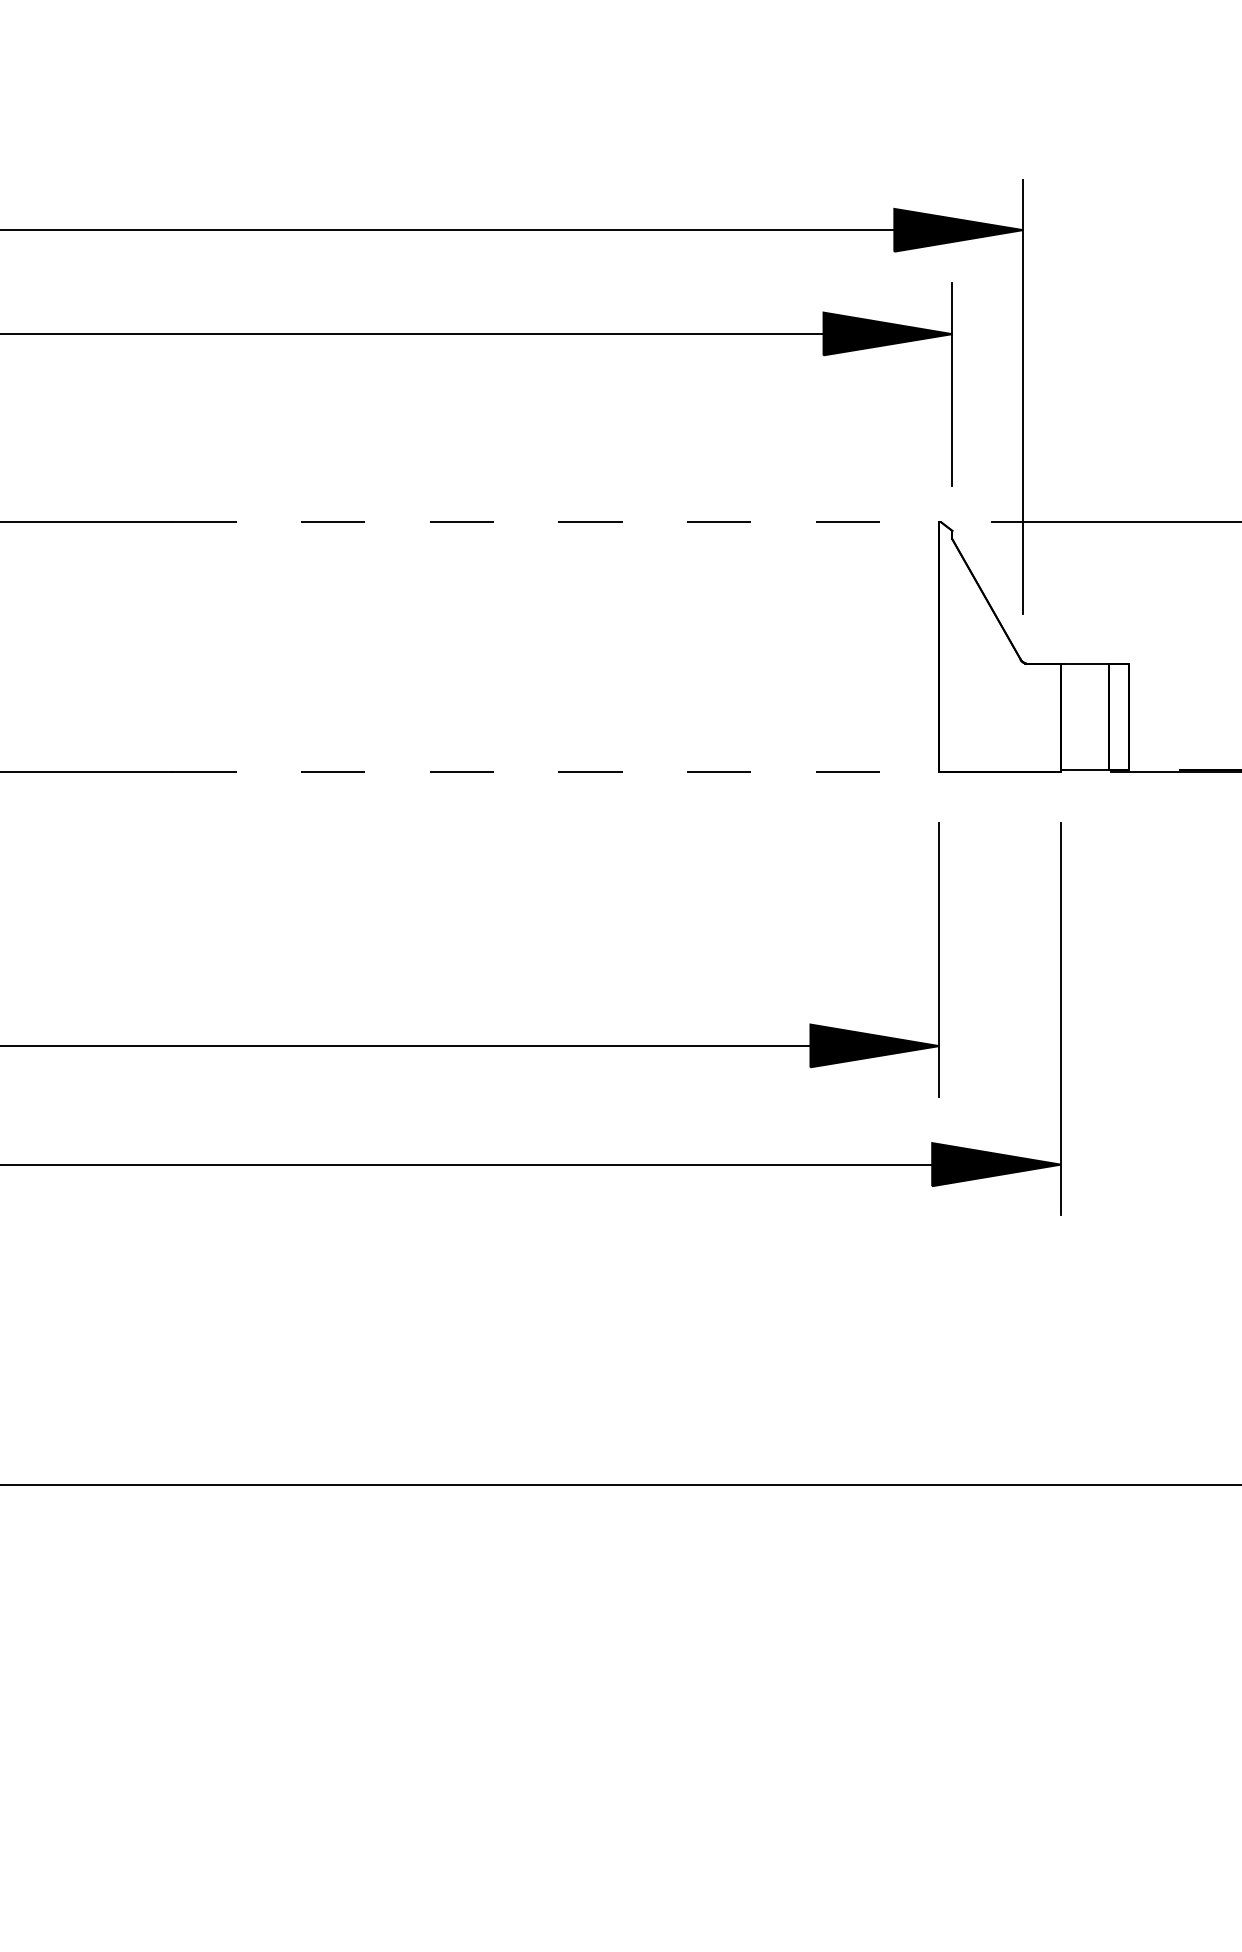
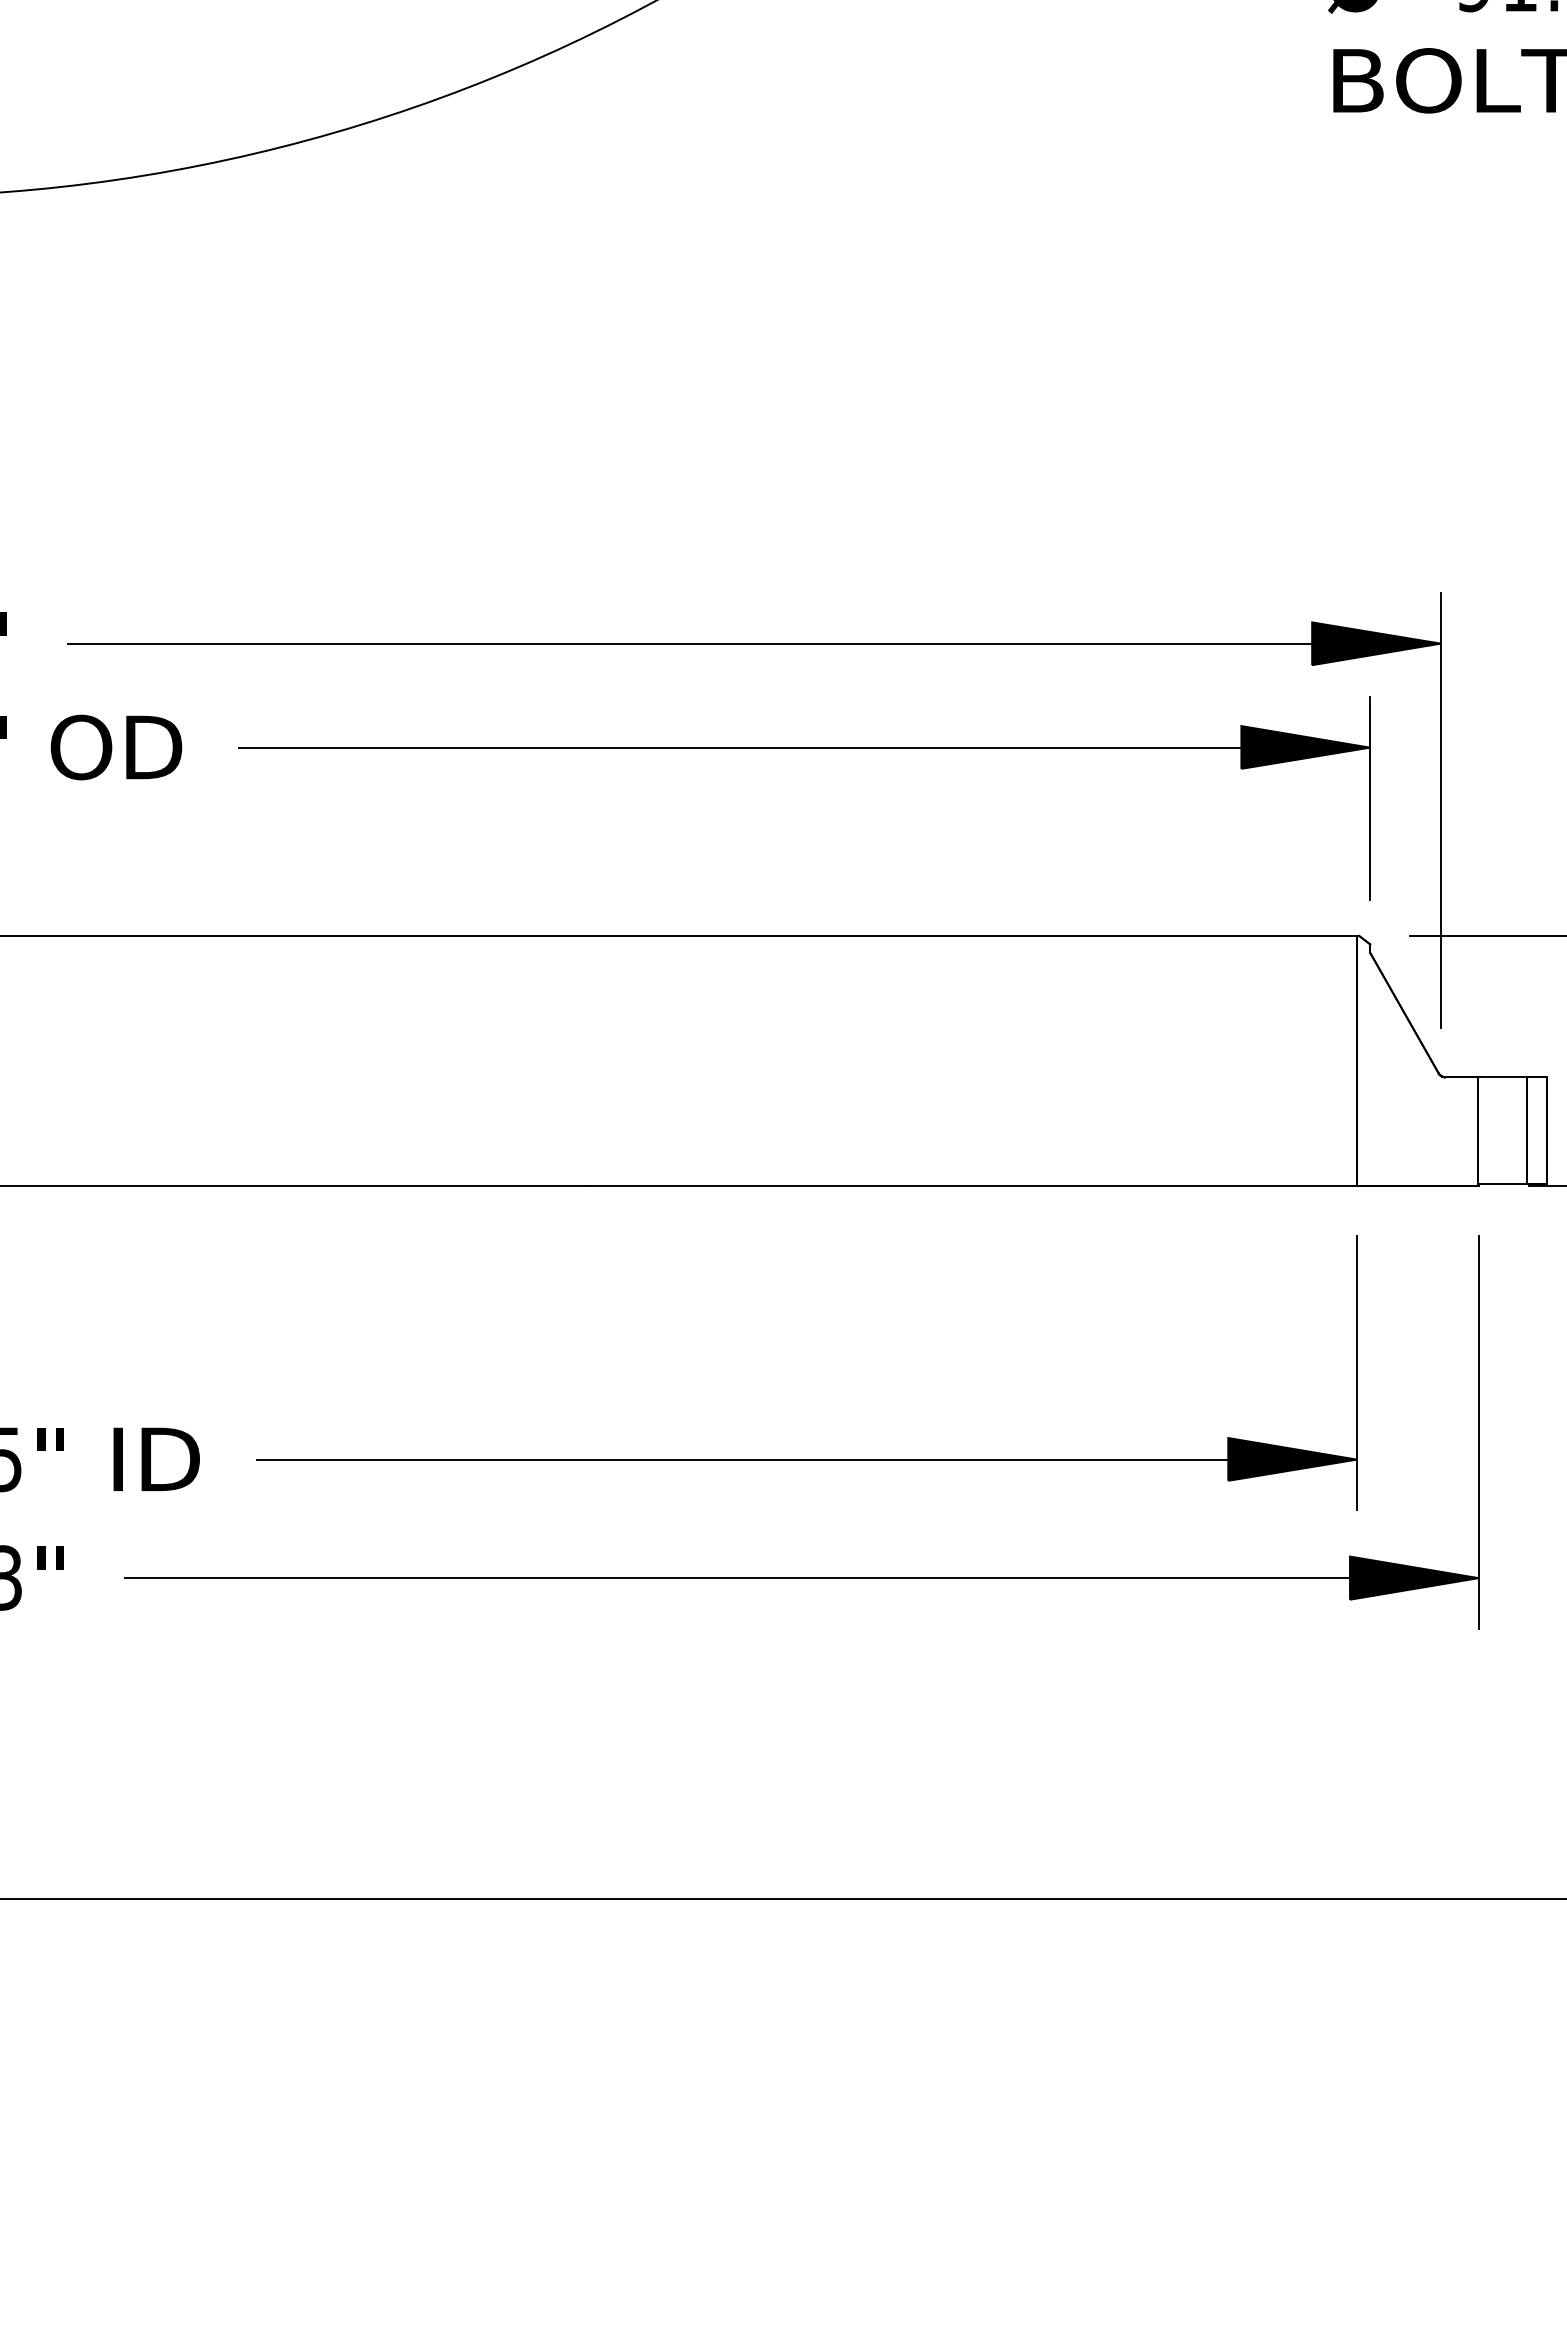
line: (556, 522) -> (974, 935), dashed -> solid
line: (556, 772) -> (974, 1185), dashed -> solid

